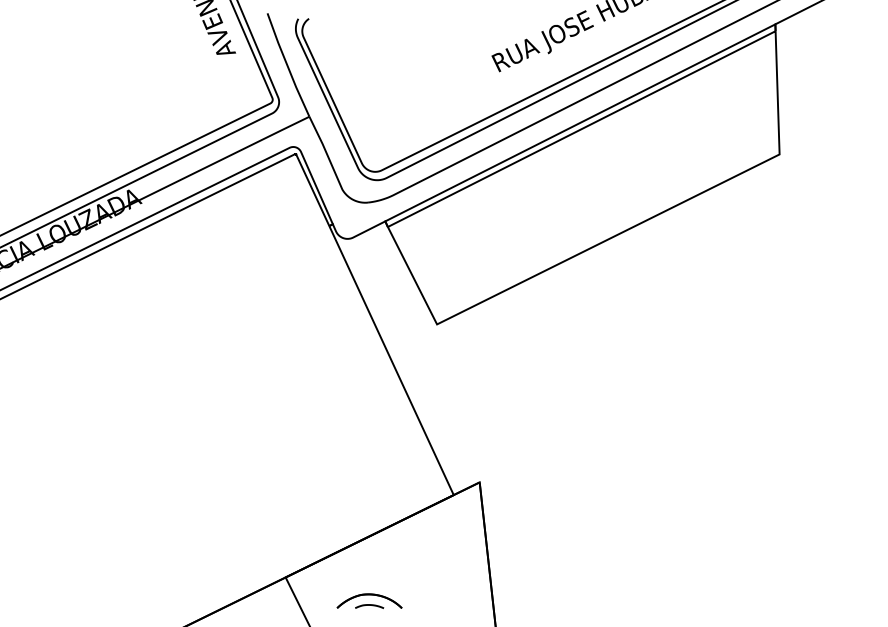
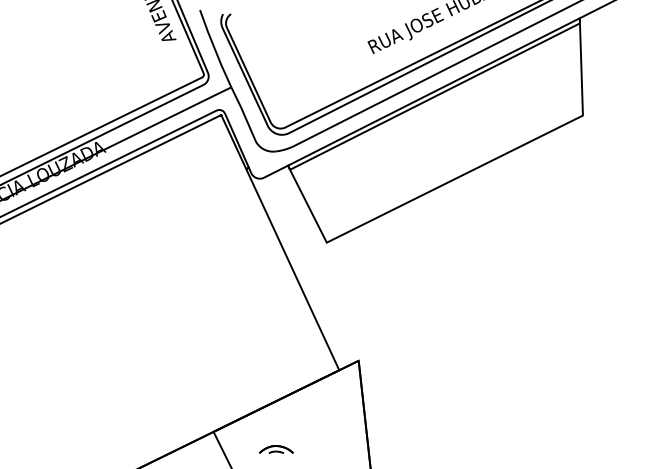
part: (369, 601) -> (276, 449), size x0.7

